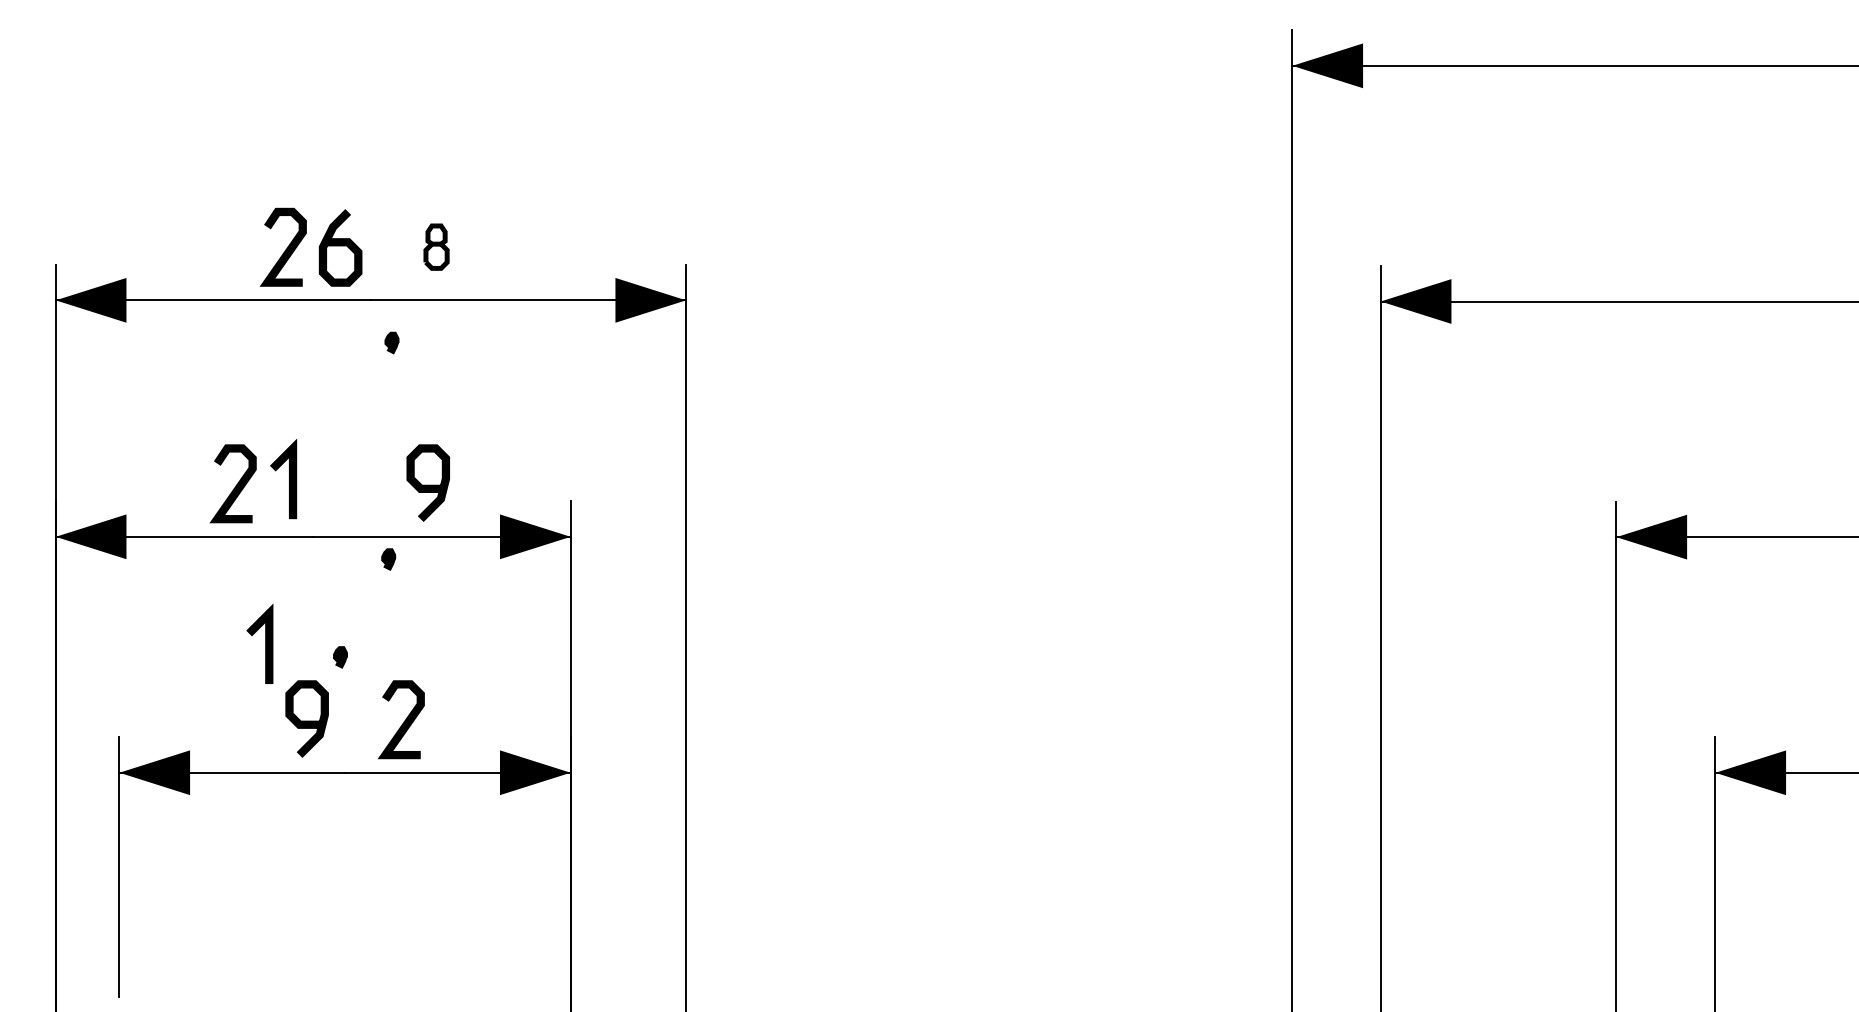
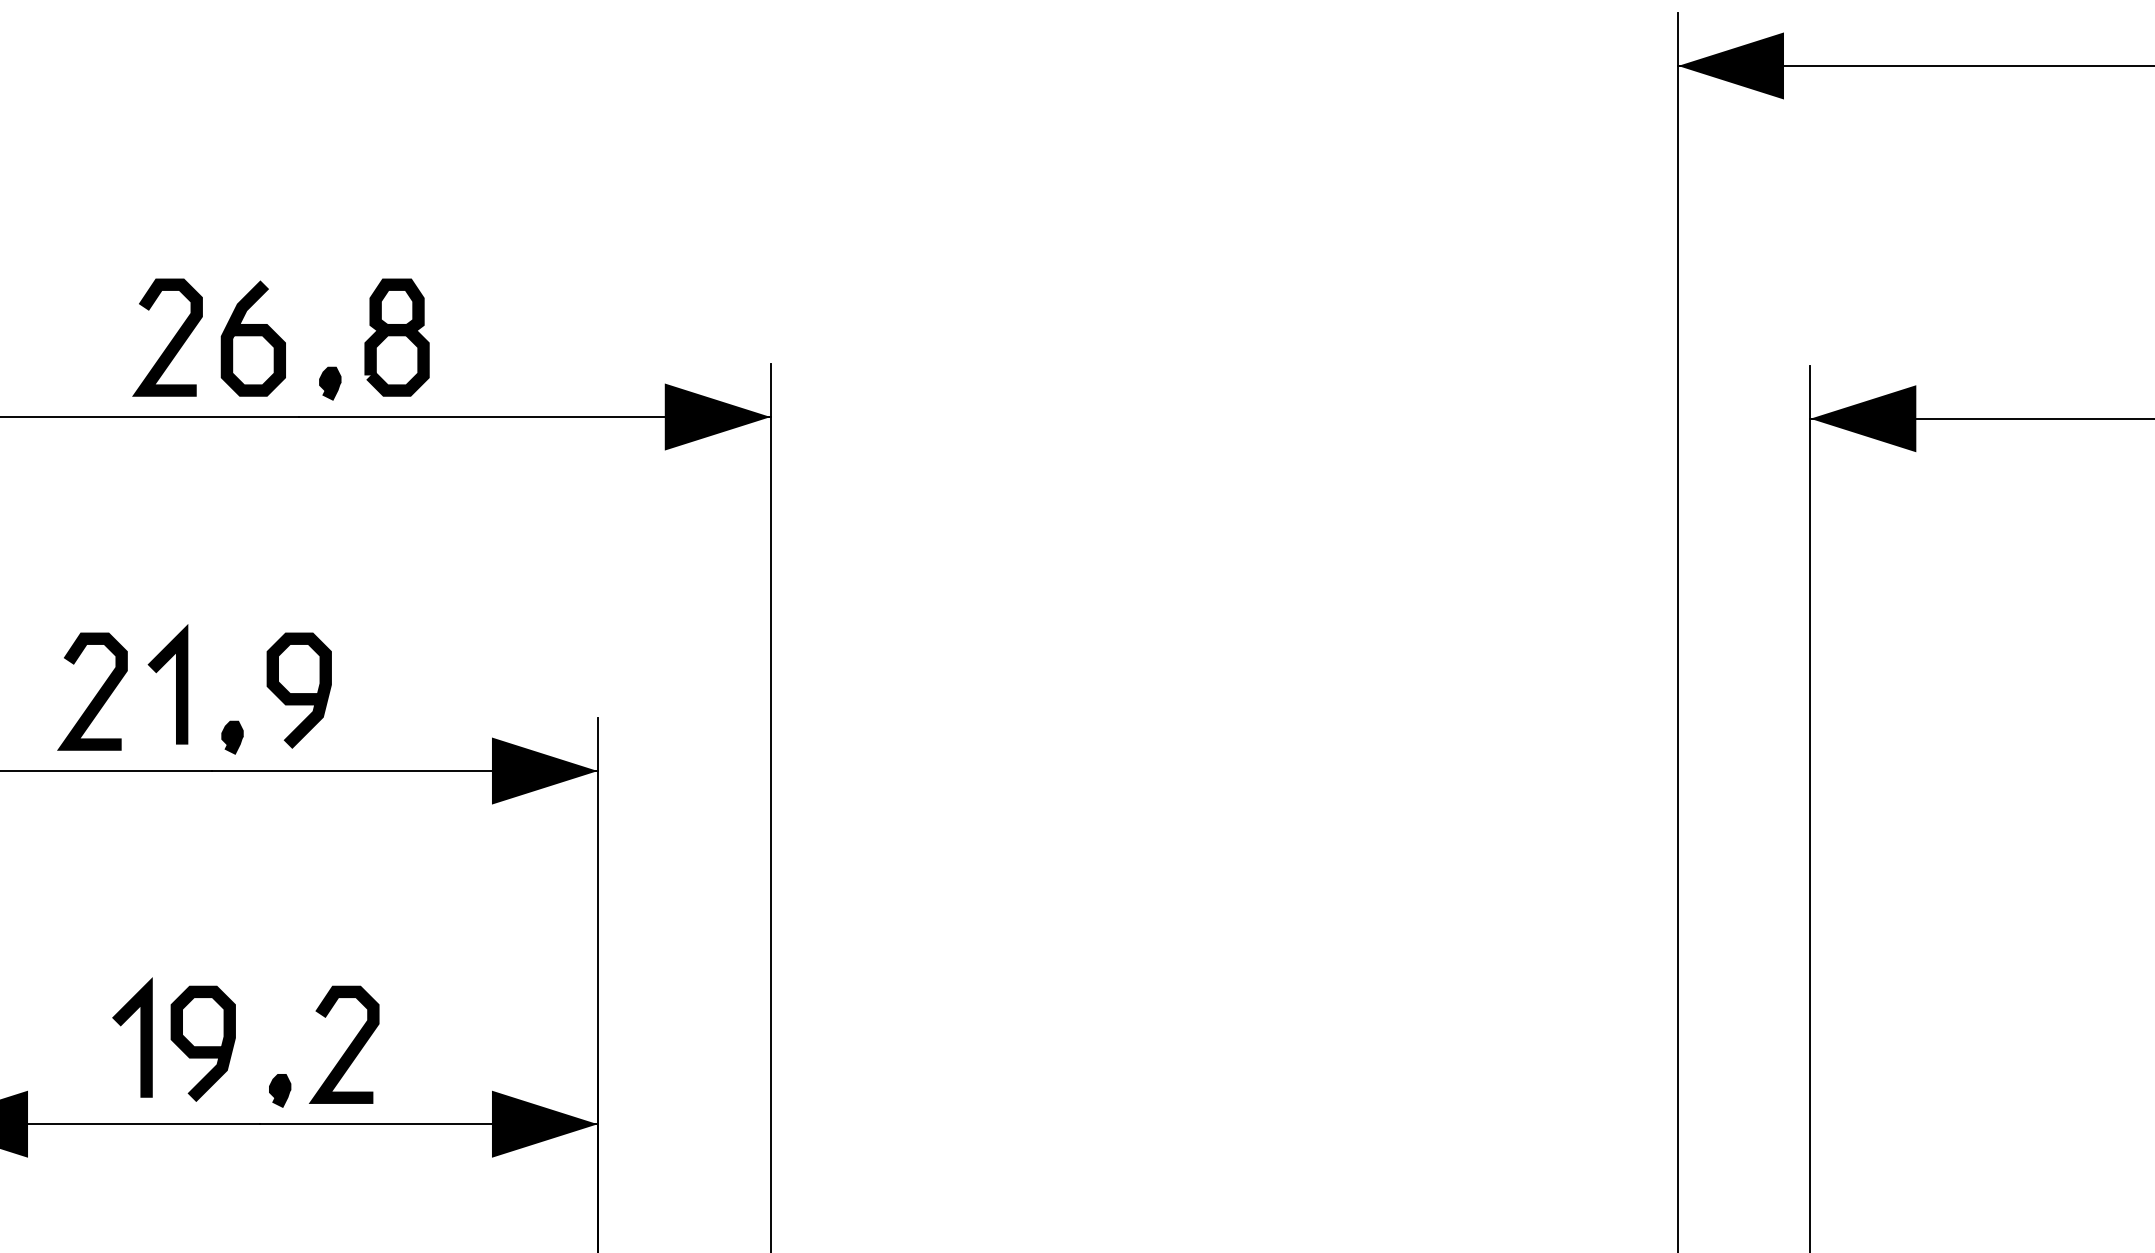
part: (436, 246) -> (396, 336), size x1.67
part: (391, 342) -> (329, 382), moved
curve: (427, 484) -> (298, 692), moved
part: (388, 559) -> (232, 737), moved
line: (265, 643) -> (140, 1037), moved
part: (340, 657) -> (280, 1090), moved

